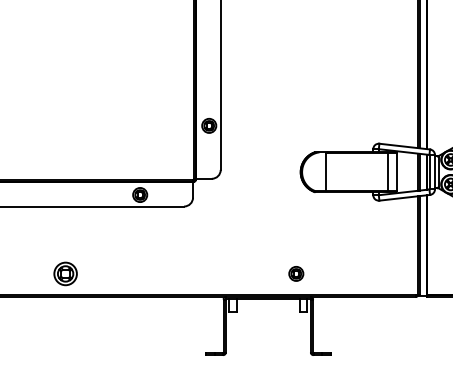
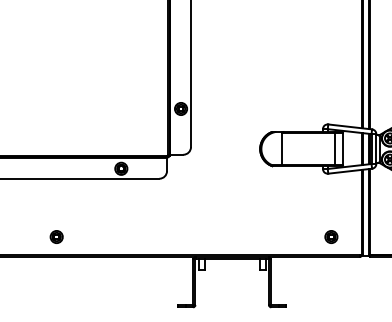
part: (65, 273) -> (56, 236), size x0.62
part: (296, 273) -> (331, 236), moved

